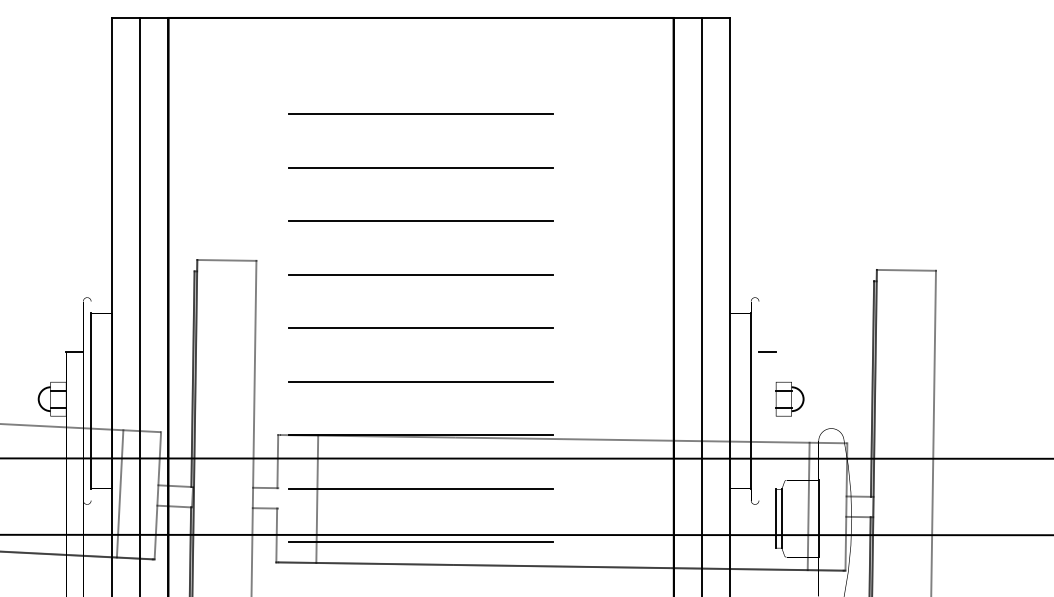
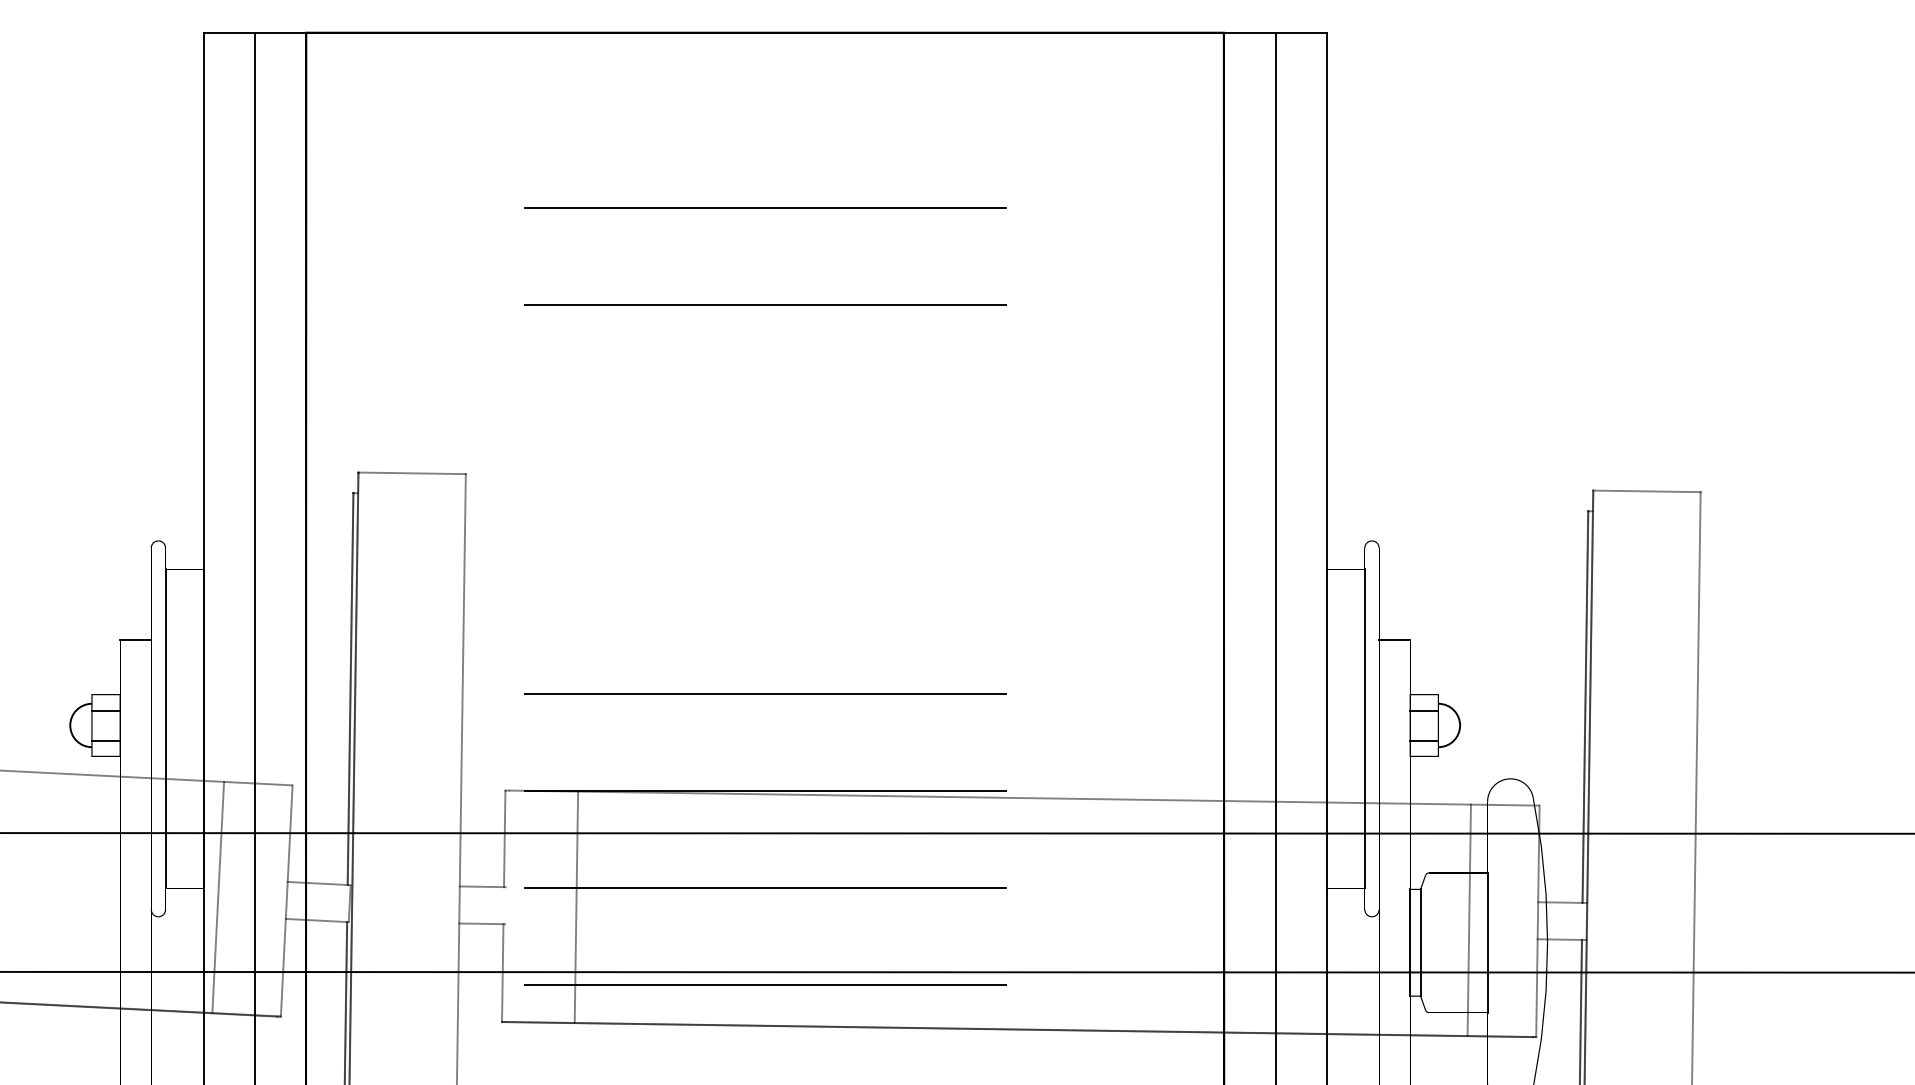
line: (420, 221) -> (763, 402), removed
line: (420, 274) -> (763, 498), removed
line: (420, 328) -> (763, 597), removed

